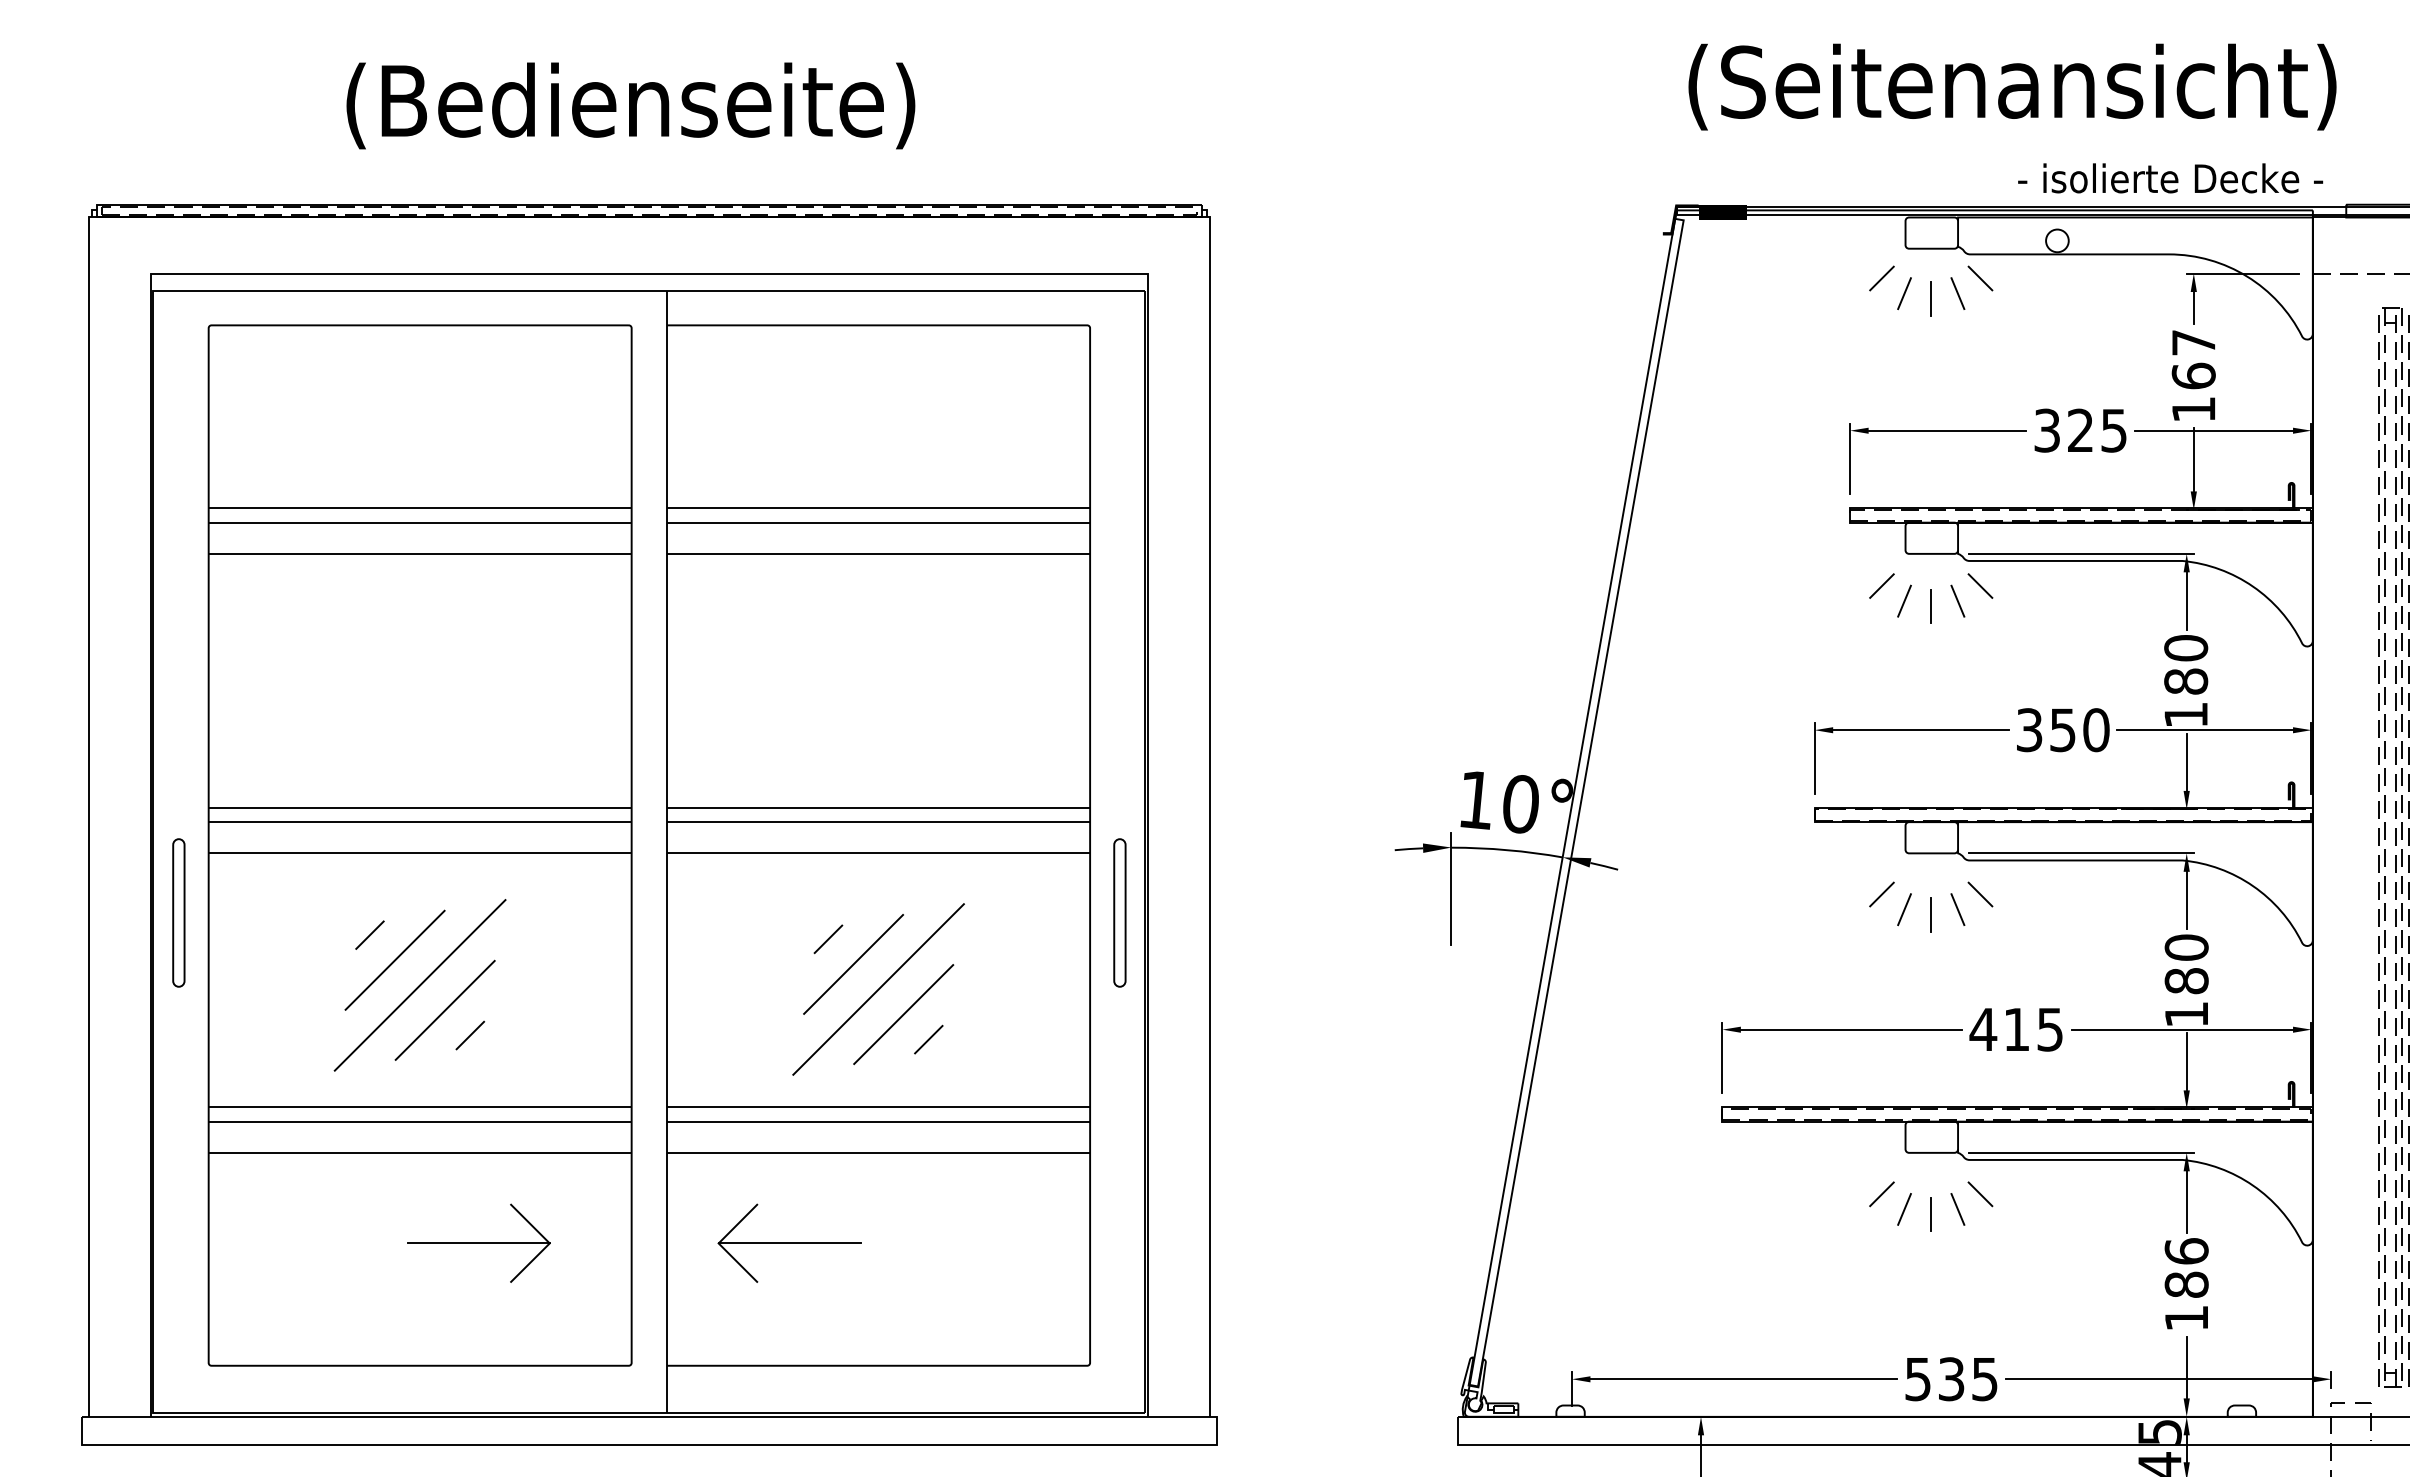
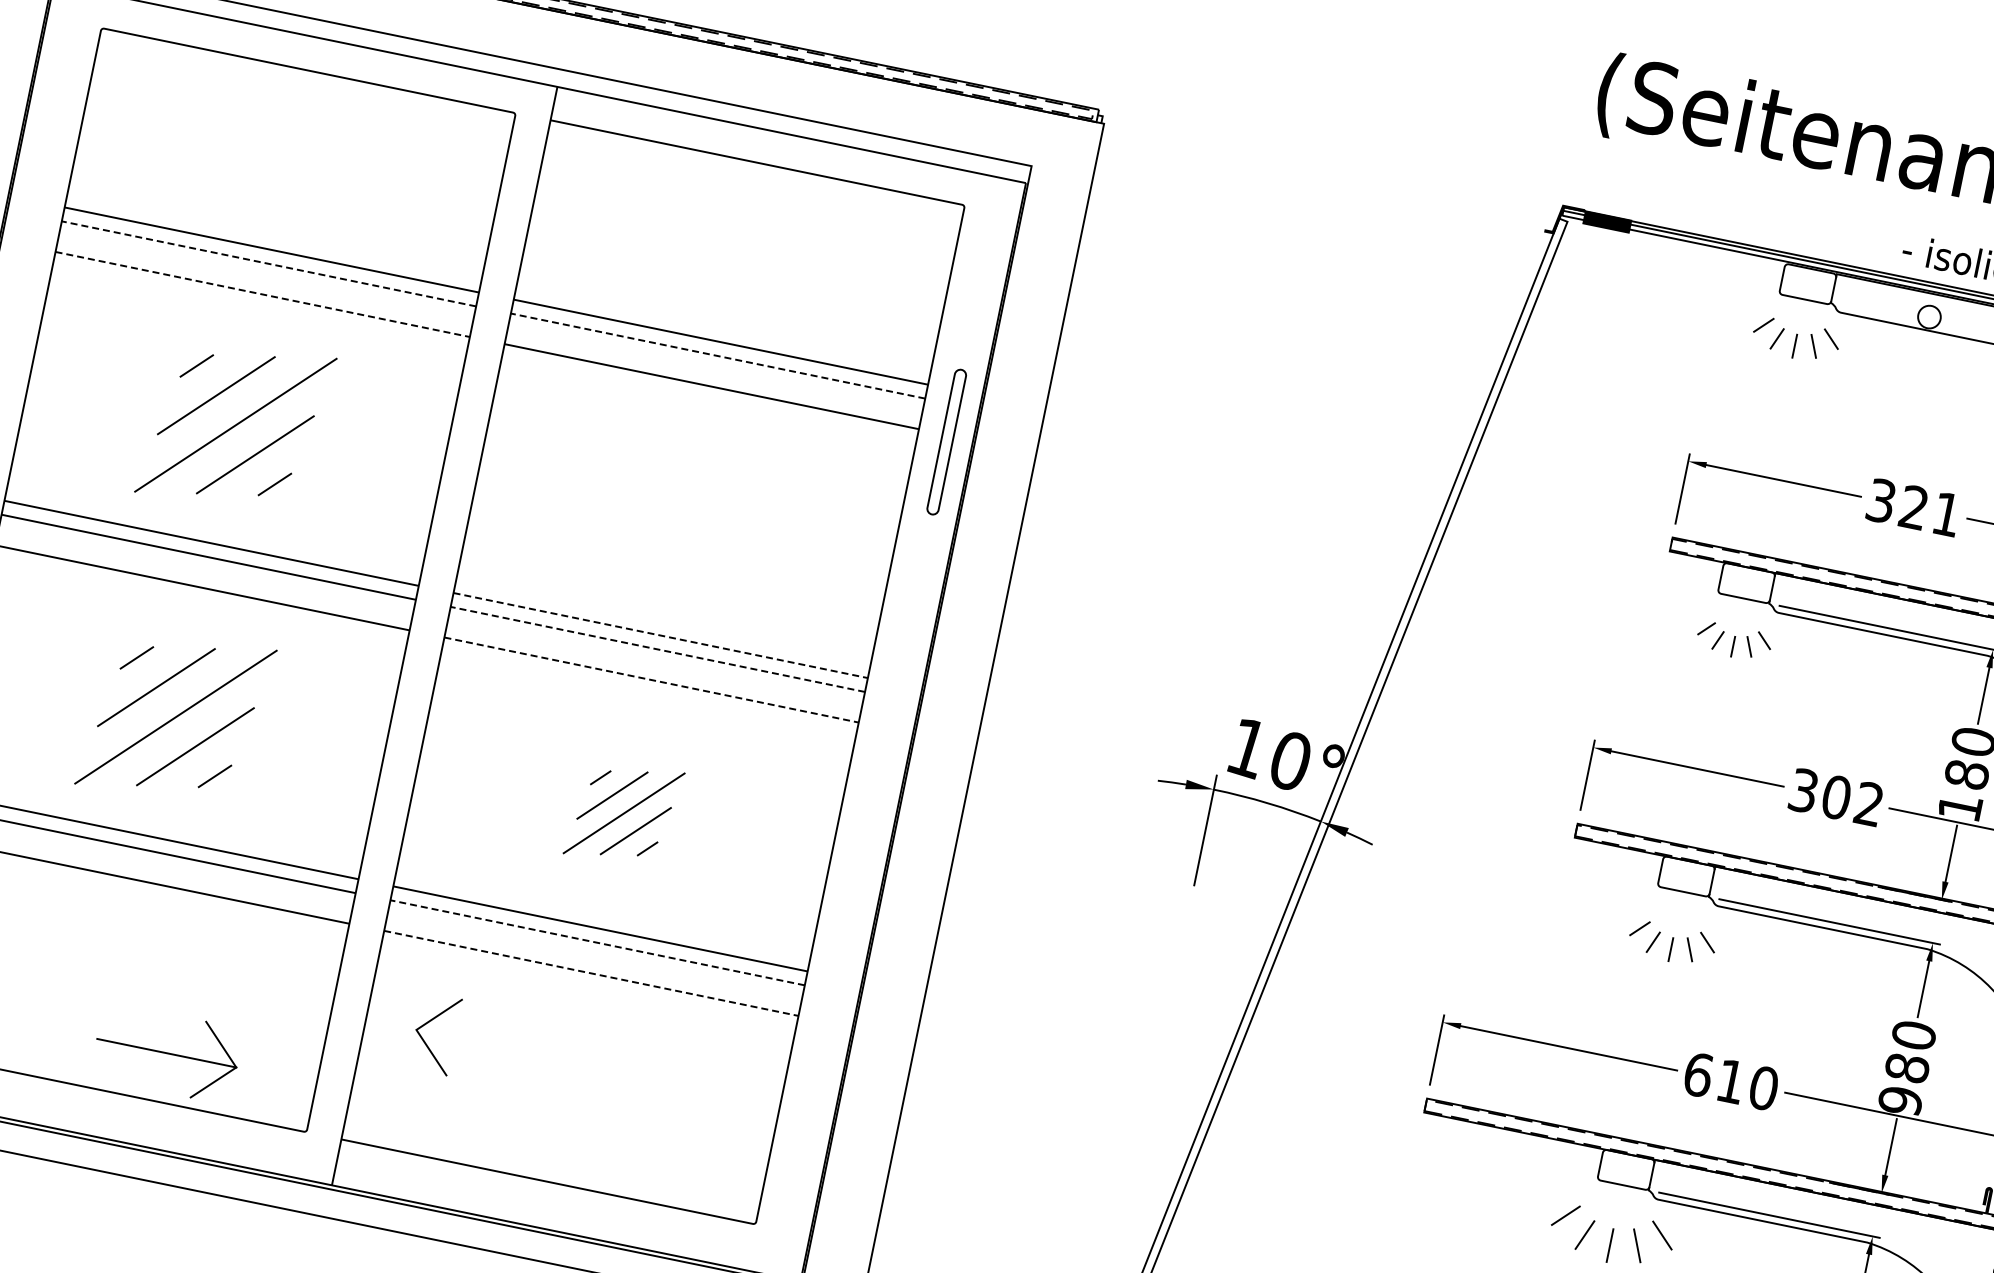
part: (1931, 290) -> (1796, 340), size x0.7
text: (2113, 430) -> (1946, 514), 325 -> 321
line: (419, 522) -> (268, 263), solid -> dashed
line: (878, 522) -> (718, 355), solid -> dashed
line: (420, 553) -> (263, 294), solid -> dashed
part: (1931, 598) -> (1734, 642), size x0.6
part: (419, 687) -> (235, 425), added
text: (2079, 730) -> (1852, 801), 350 -> 302
line: (879, 807) -> (661, 635), solid -> dashed
line: (878, 822) -> (657, 649), solid -> dashed
line: (879, 853) -> (652, 680), solid -> dashed
part: (1931, 906) -> (1672, 943), size x0.7
part: (1119, 912) -> (946, 441), moved
part: (878, 989) -> (624, 813), size x0.6
text: (2186, 1014) -> (1900, 1100), 180 -> 980
text: (2016, 1029) -> (1730, 1081), 415 -> 610
line: (878, 1121) -> (597, 942), solid -> dashed
line: (879, 1152) -> (592, 973), solid -> dashed
part: (478, 1242) -> (166, 1052), moved
line: (789, 1243) -> (485, 1044), removed

